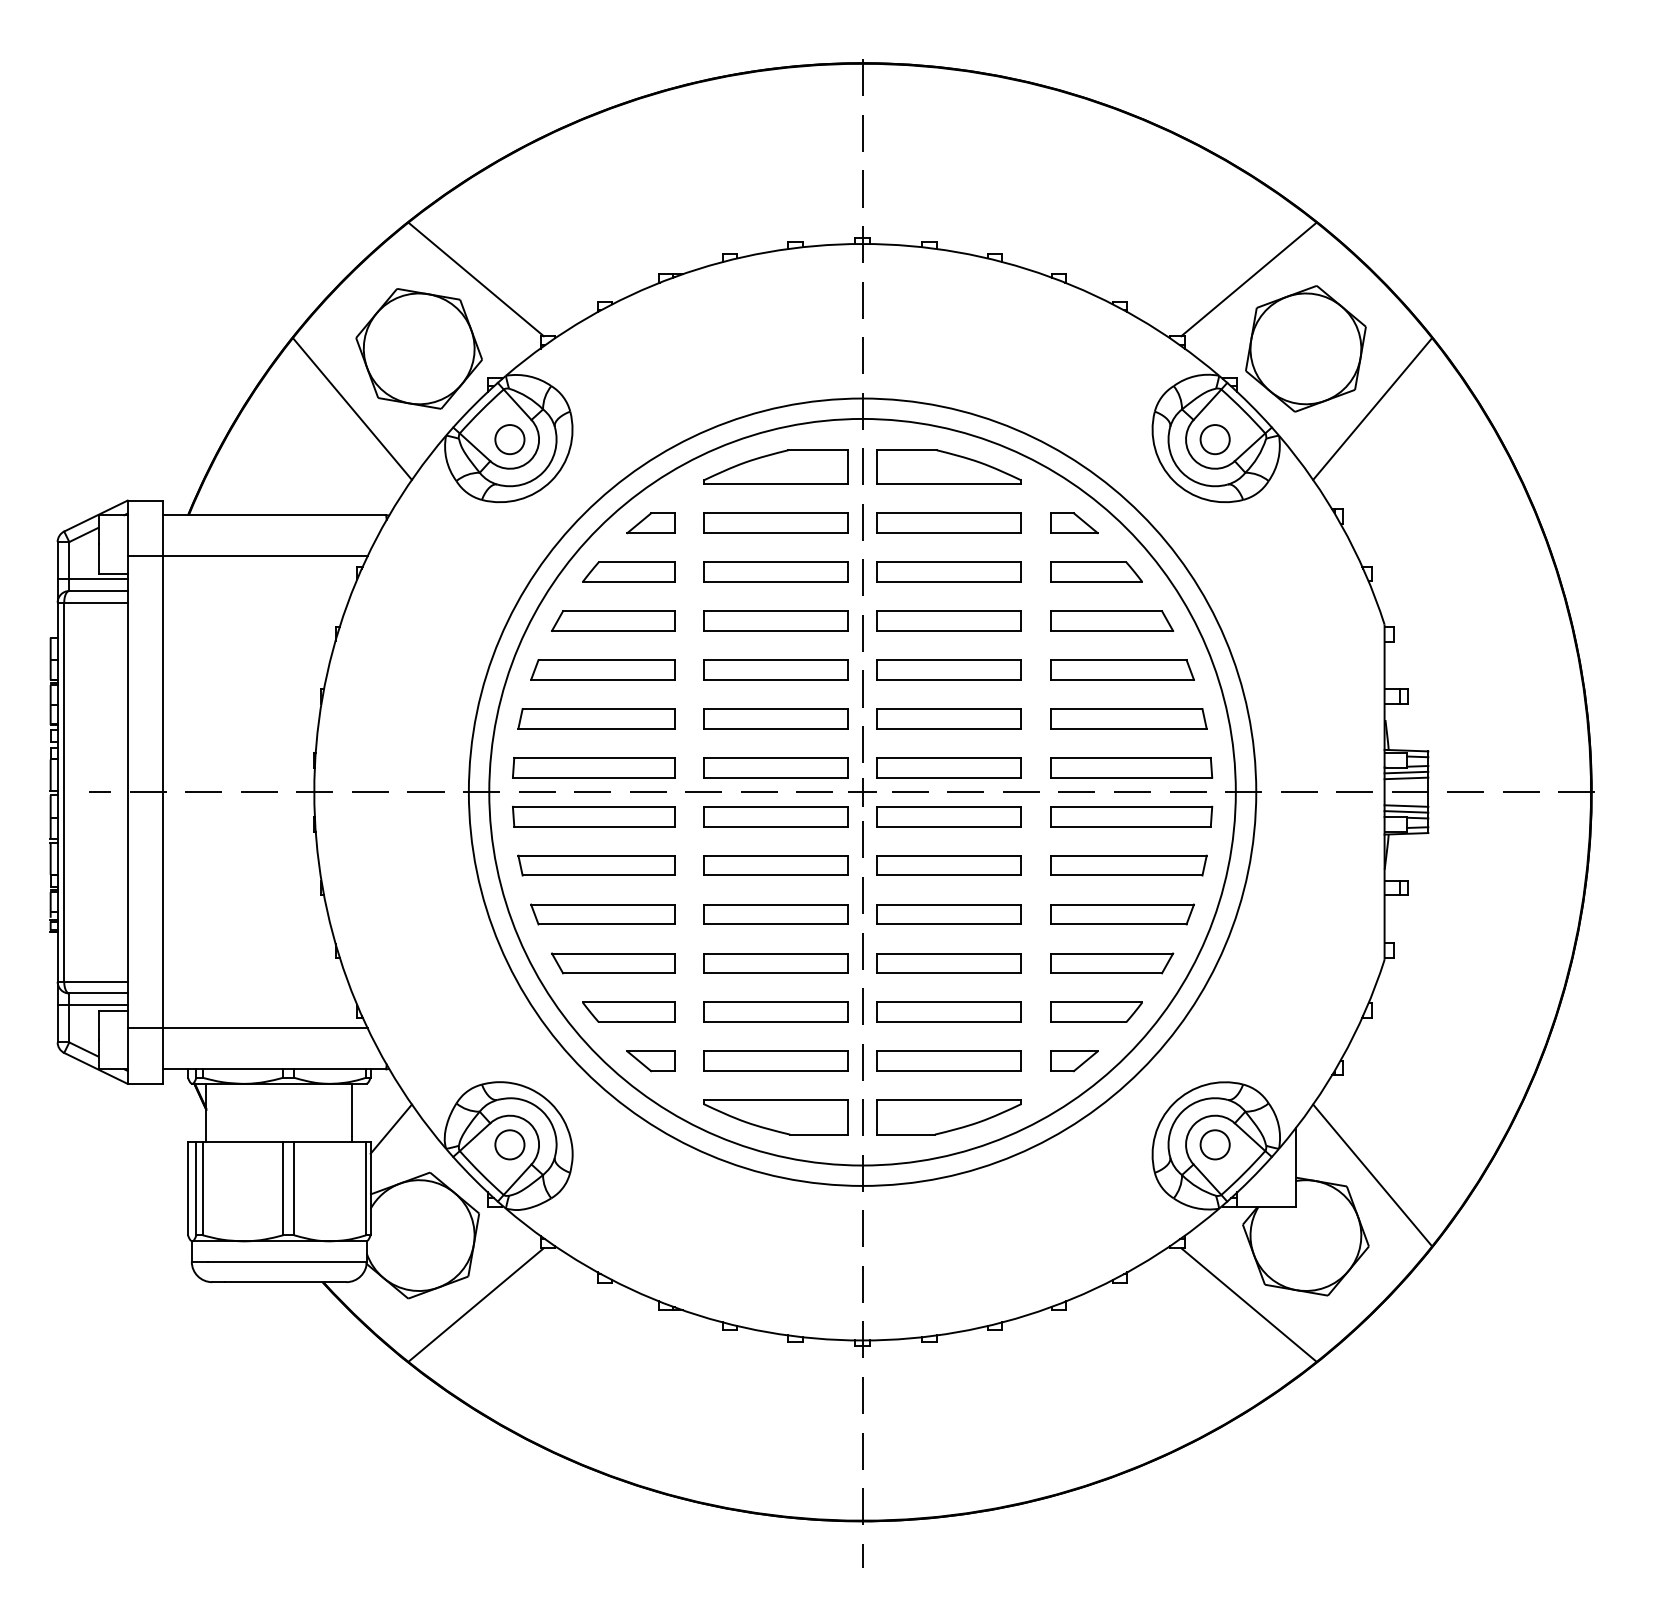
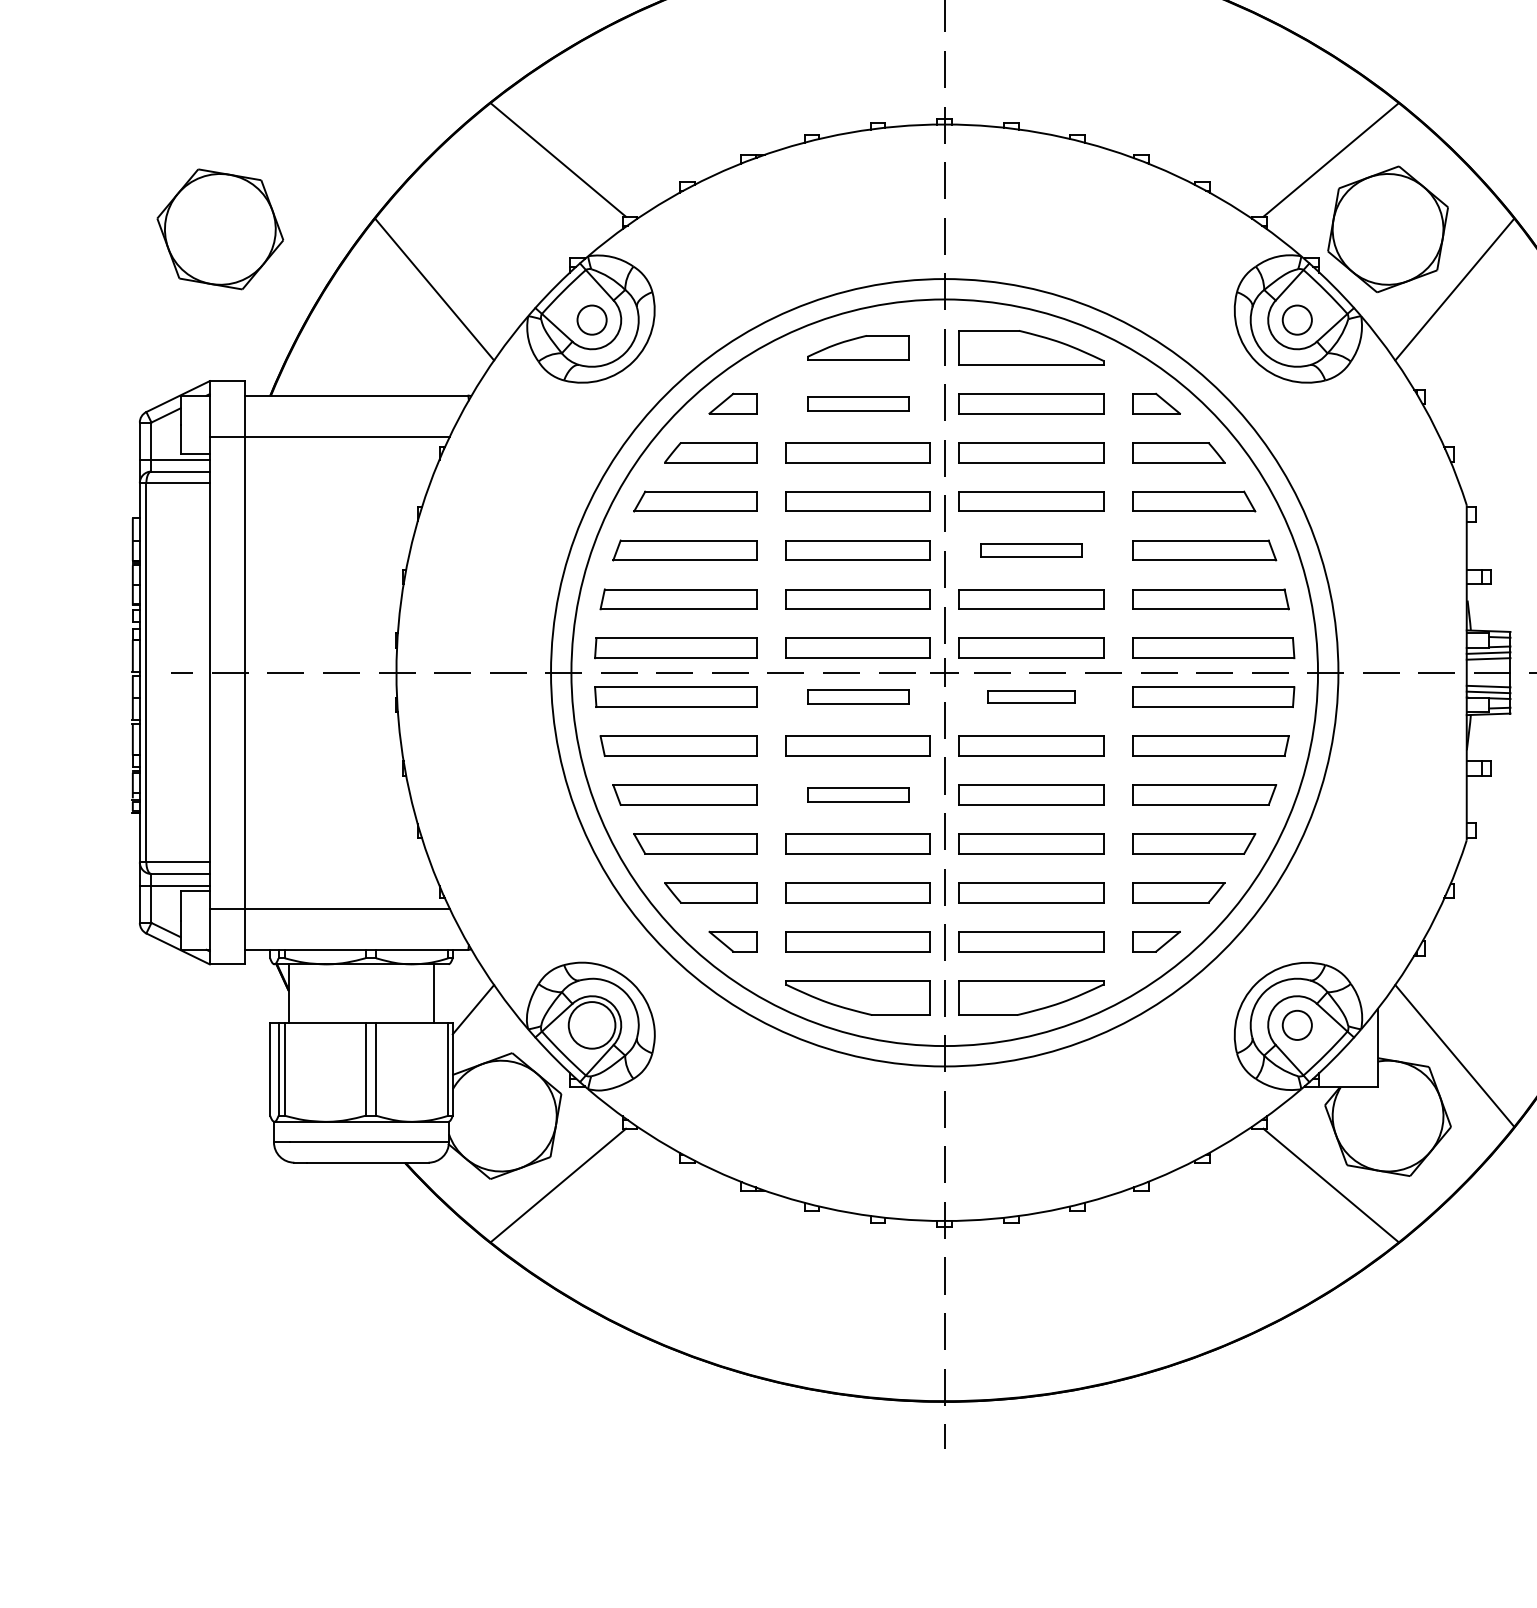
part: (418, 348) -> (219, 229), moved
part: (775, 466) -> (857, 347), size x0.7
part: (775, 522) -> (857, 403), size x0.7
part: (948, 669) -> (1030, 550), size x0.7
part: (775, 816) -> (857, 697), size x0.7
part: (948, 816) -> (1030, 697), size x0.6
part: (775, 914) -> (857, 795), size x0.7
circle: (509, 1144) -> (591, 1025), size x1.6

